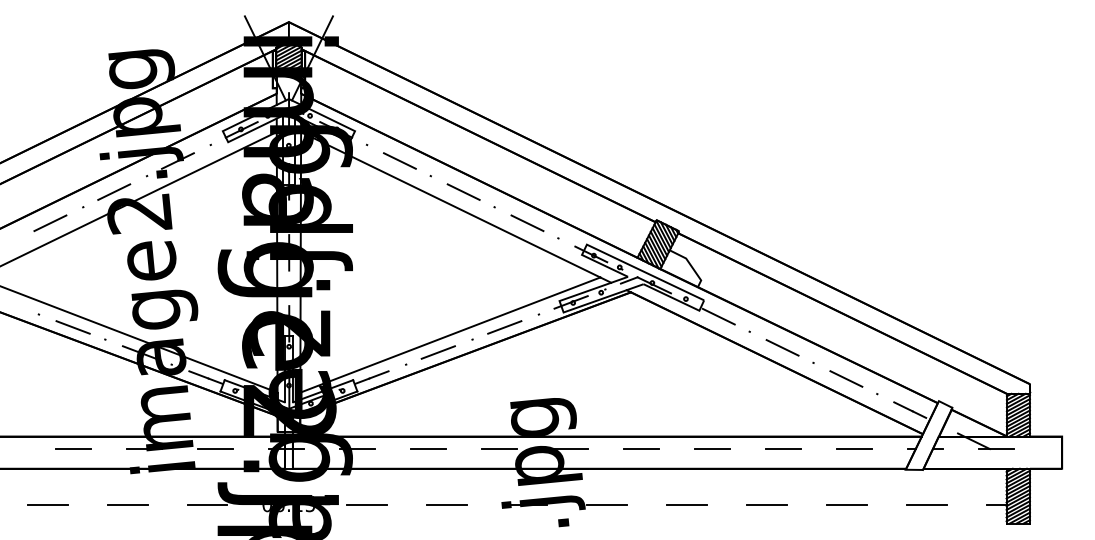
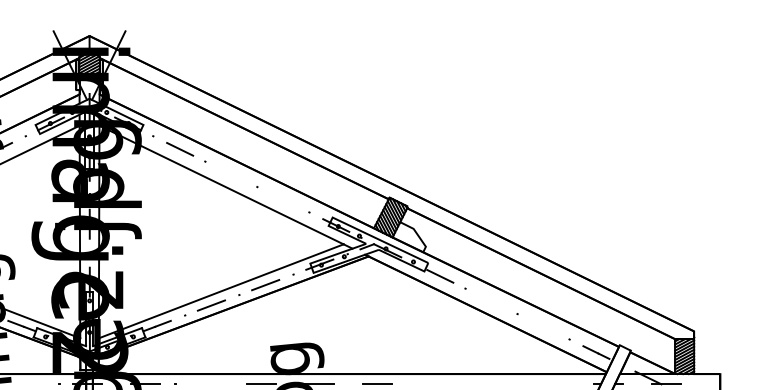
line: (463, 191) -> (231, 174), removed
line: (527, 223) -> (284, 200), removed
line: (782, 347) -> (492, 301), removed
line: (846, 378) -> (544, 326), removed
line: (215, 449) -> (29, 384), removed
line: (428, 449) -> (203, 384), removed
line: (712, 449) -> (435, 384), removed
line: (783, 449) -> (493, 384), removed
line: (854, 449) -> (550, 384), removed

